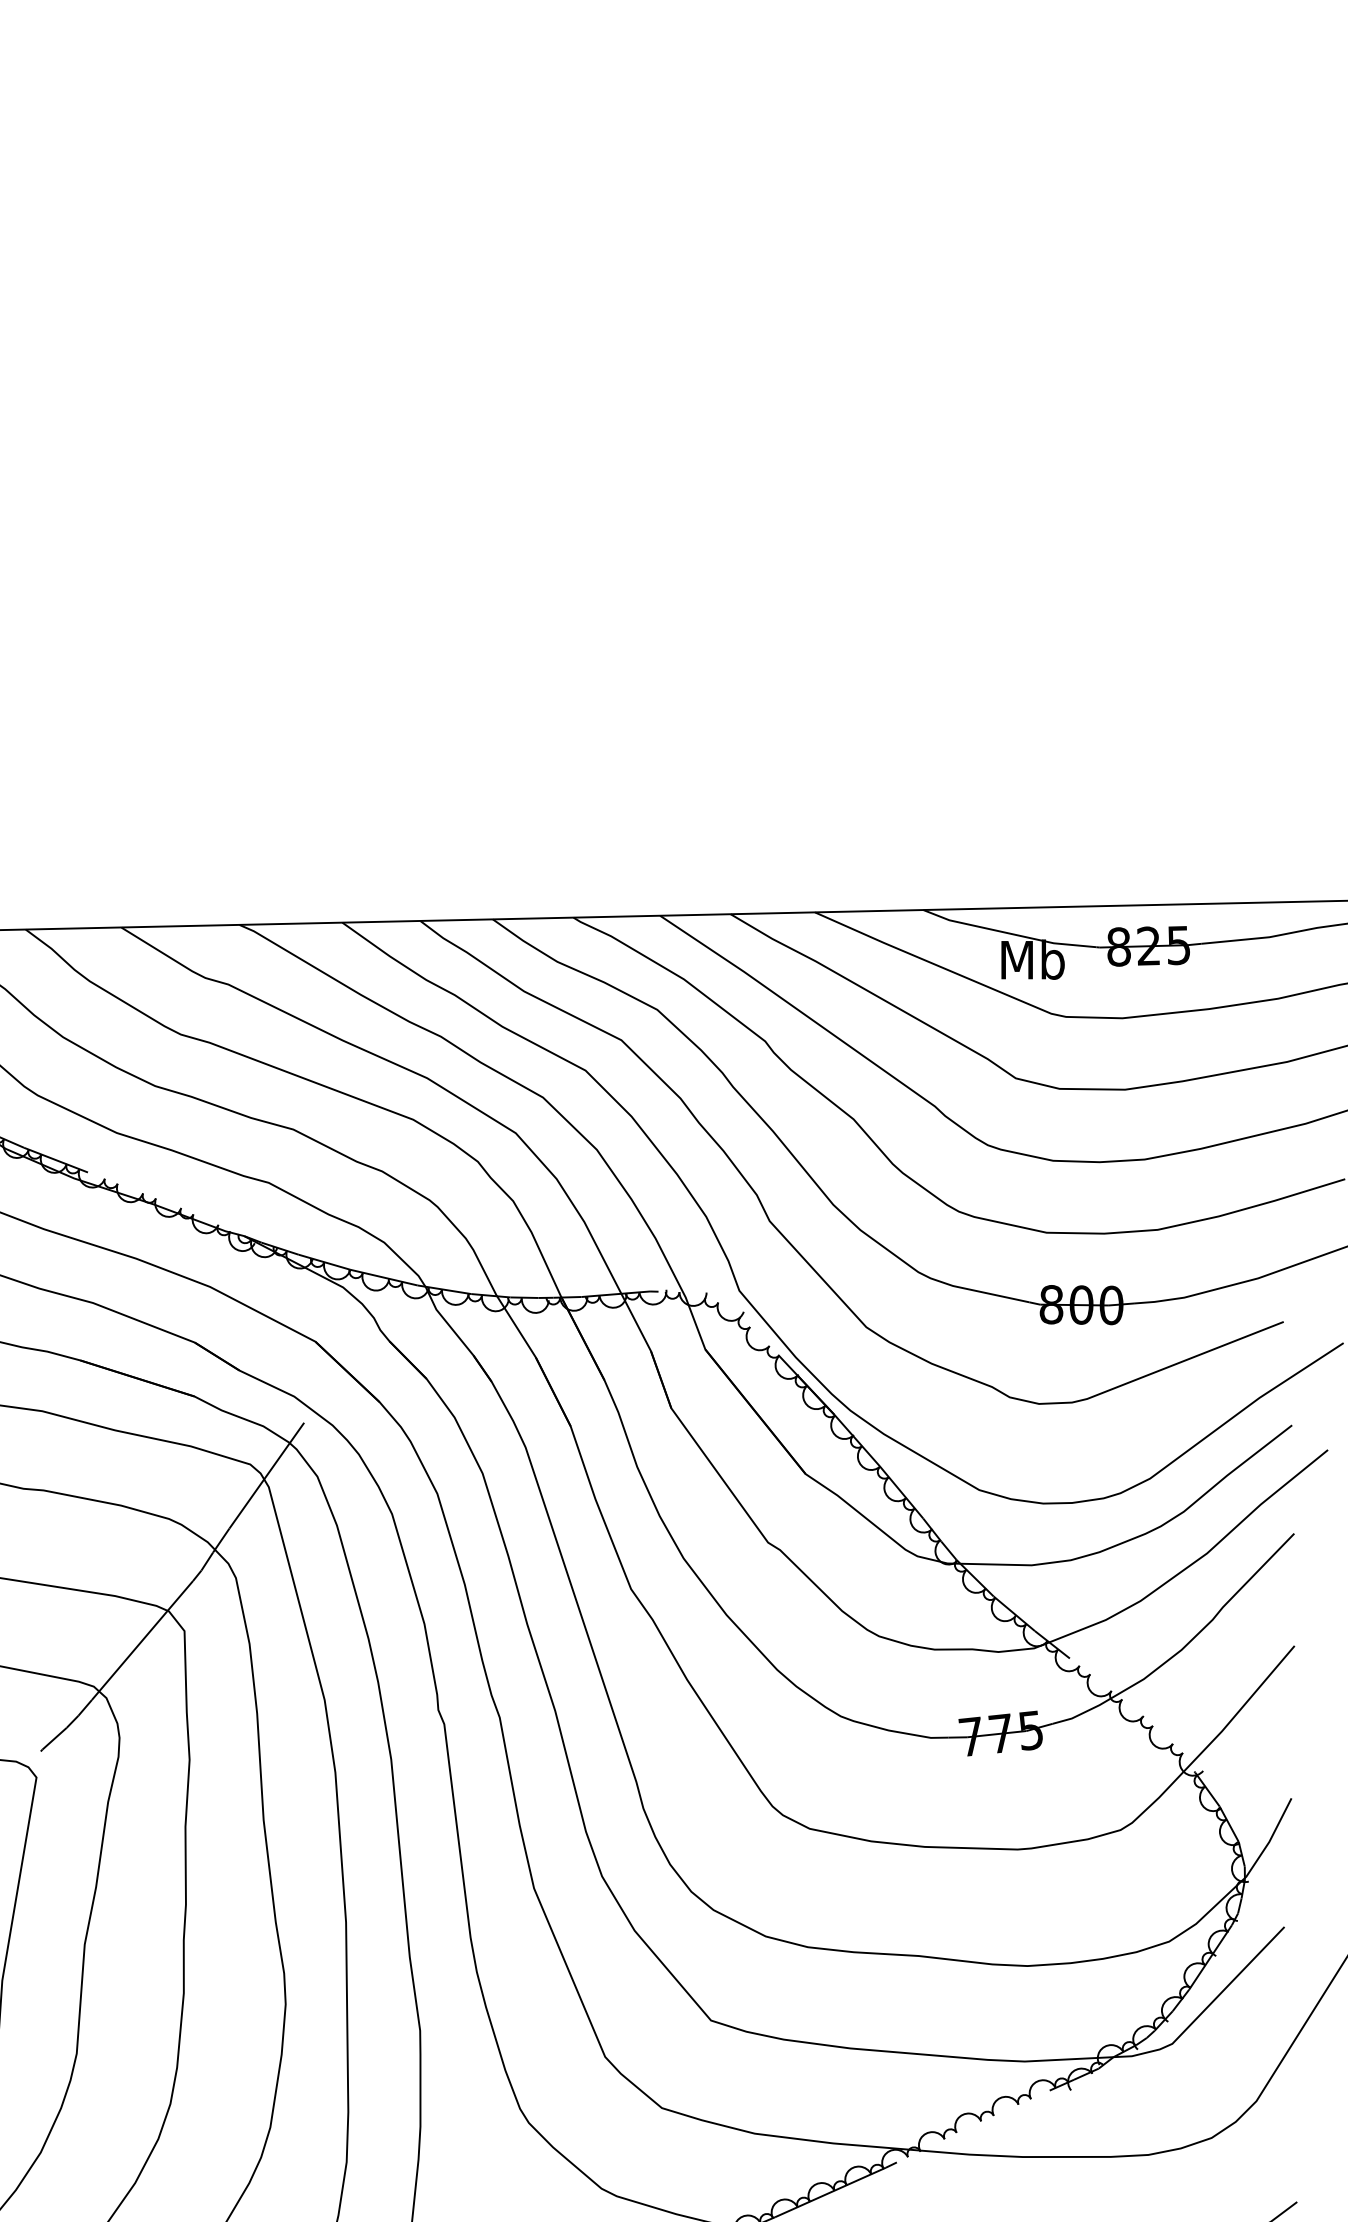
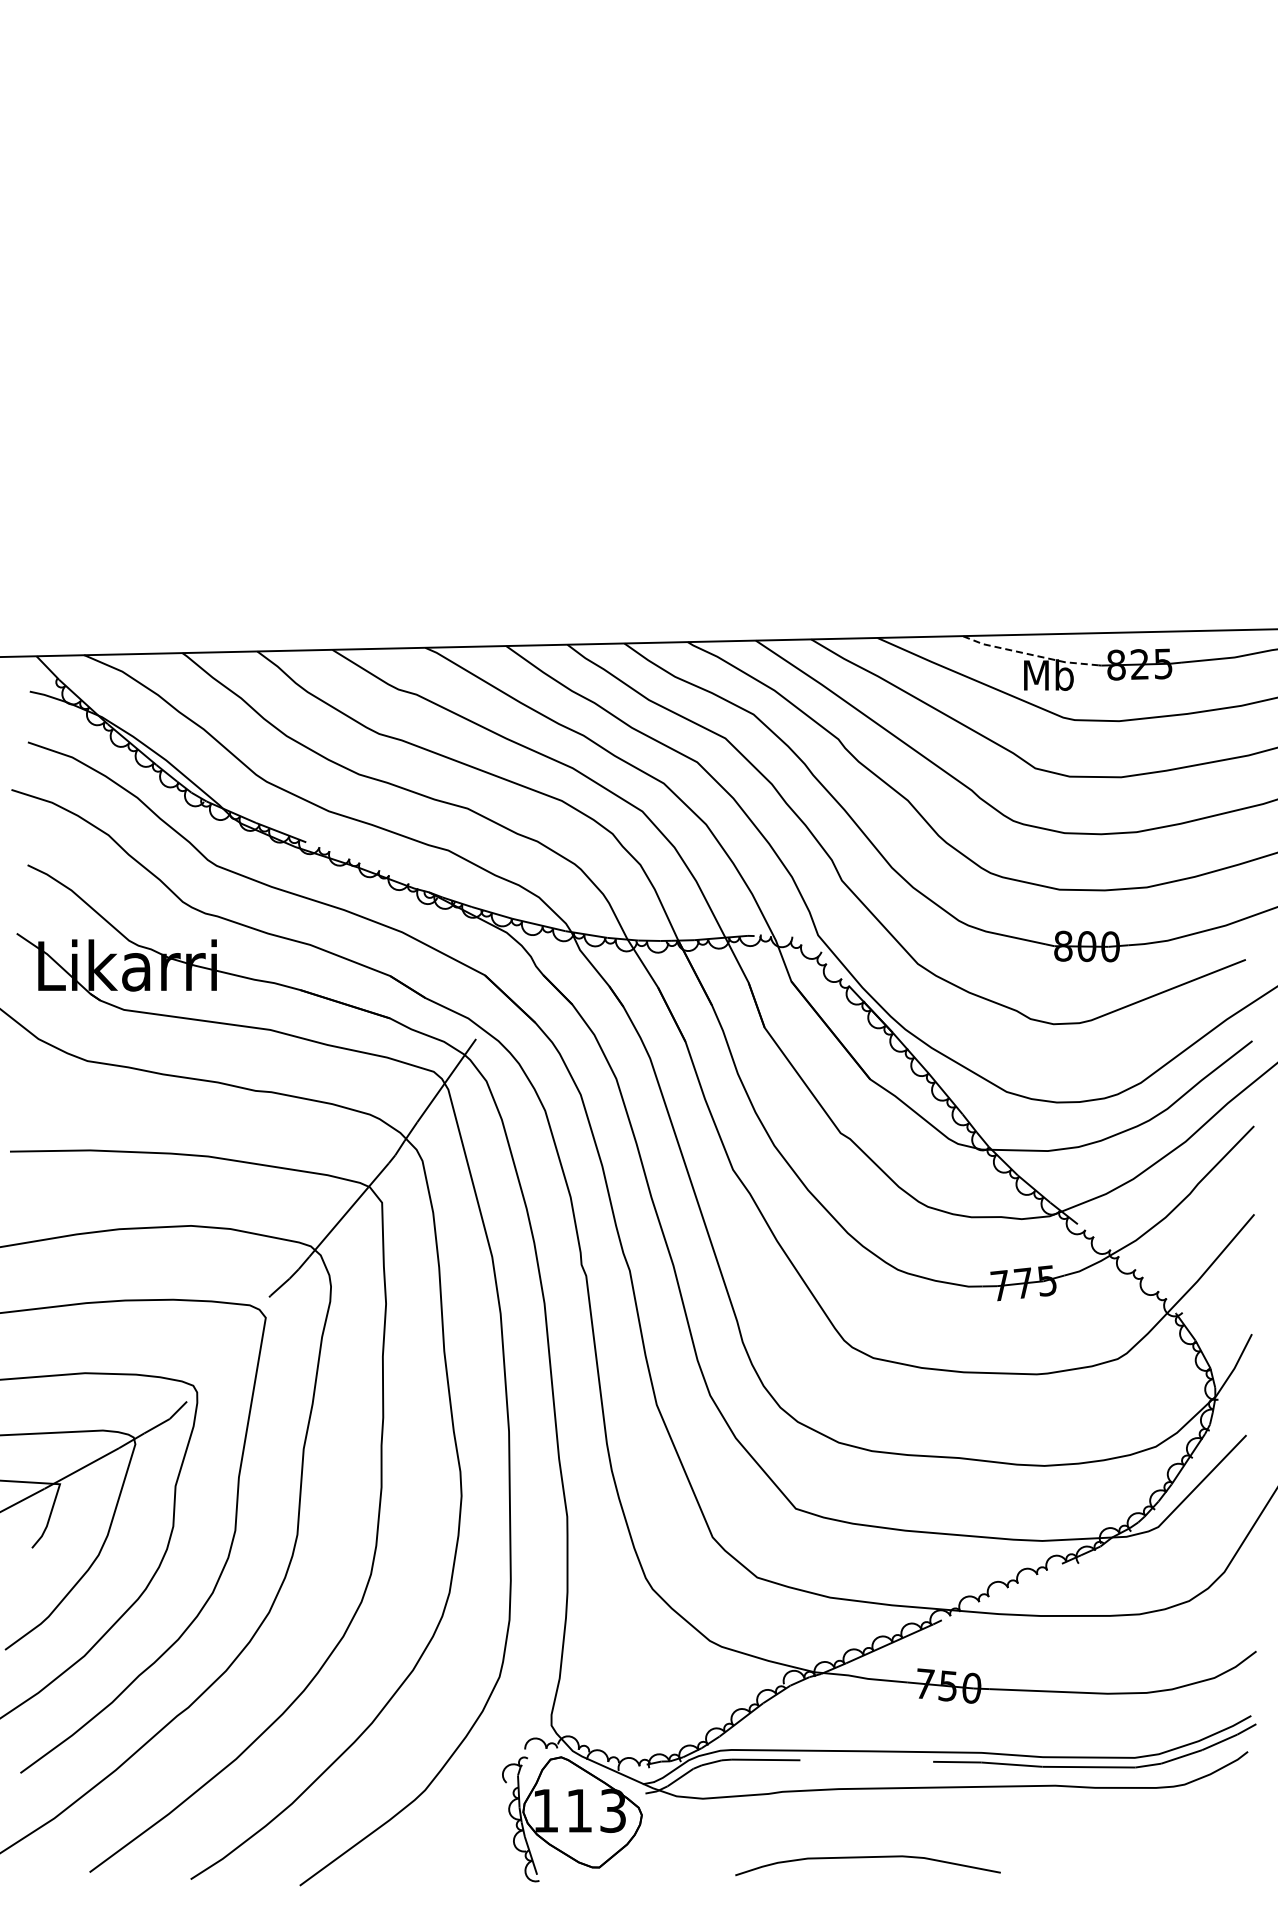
line: (1008, 933) -> (1029, 654), solid -> dashed

